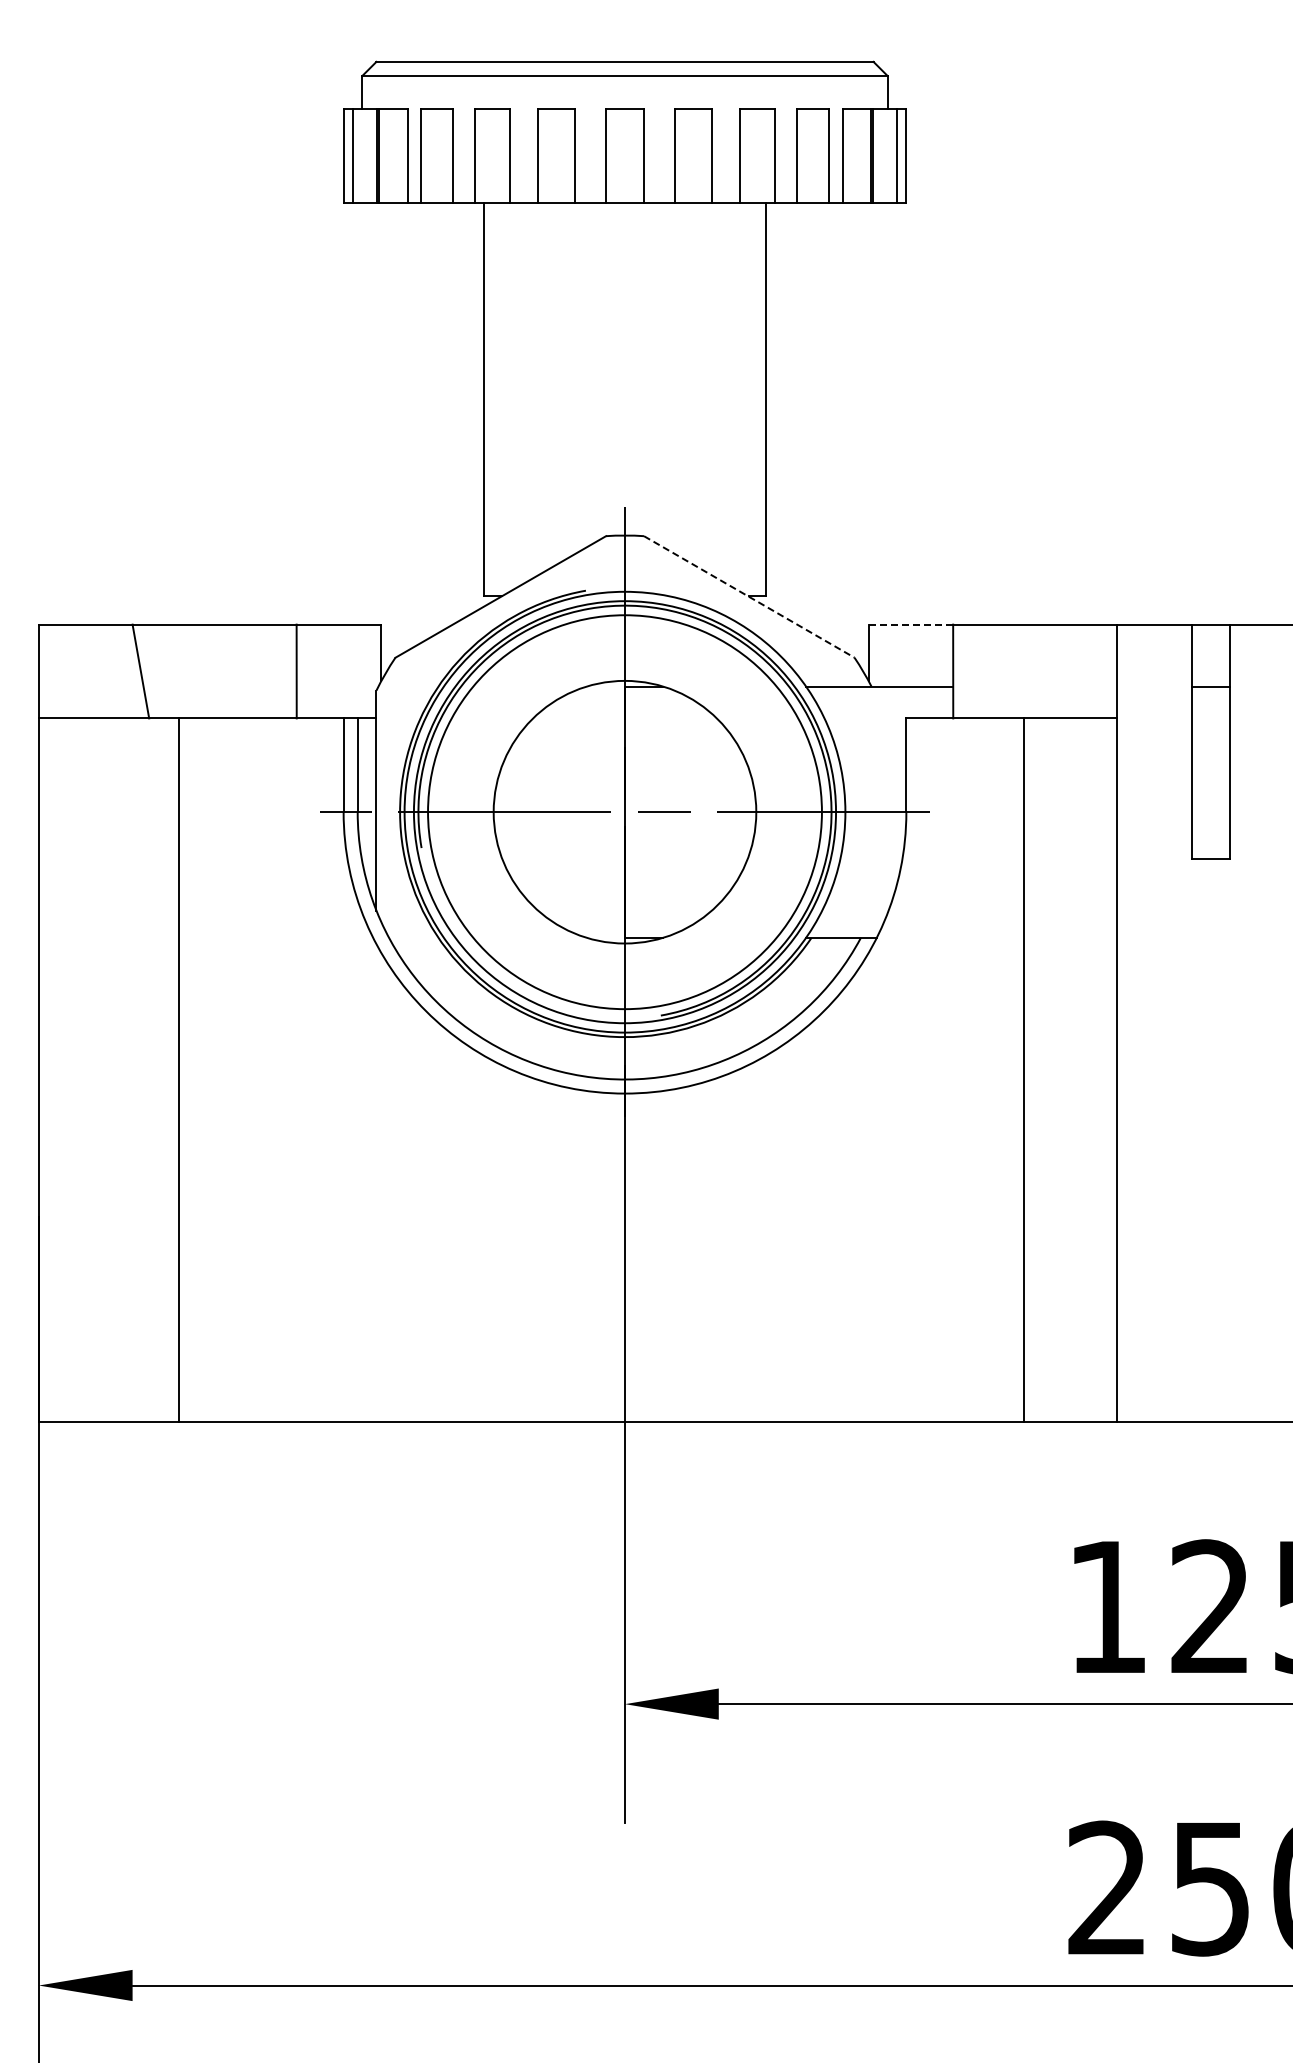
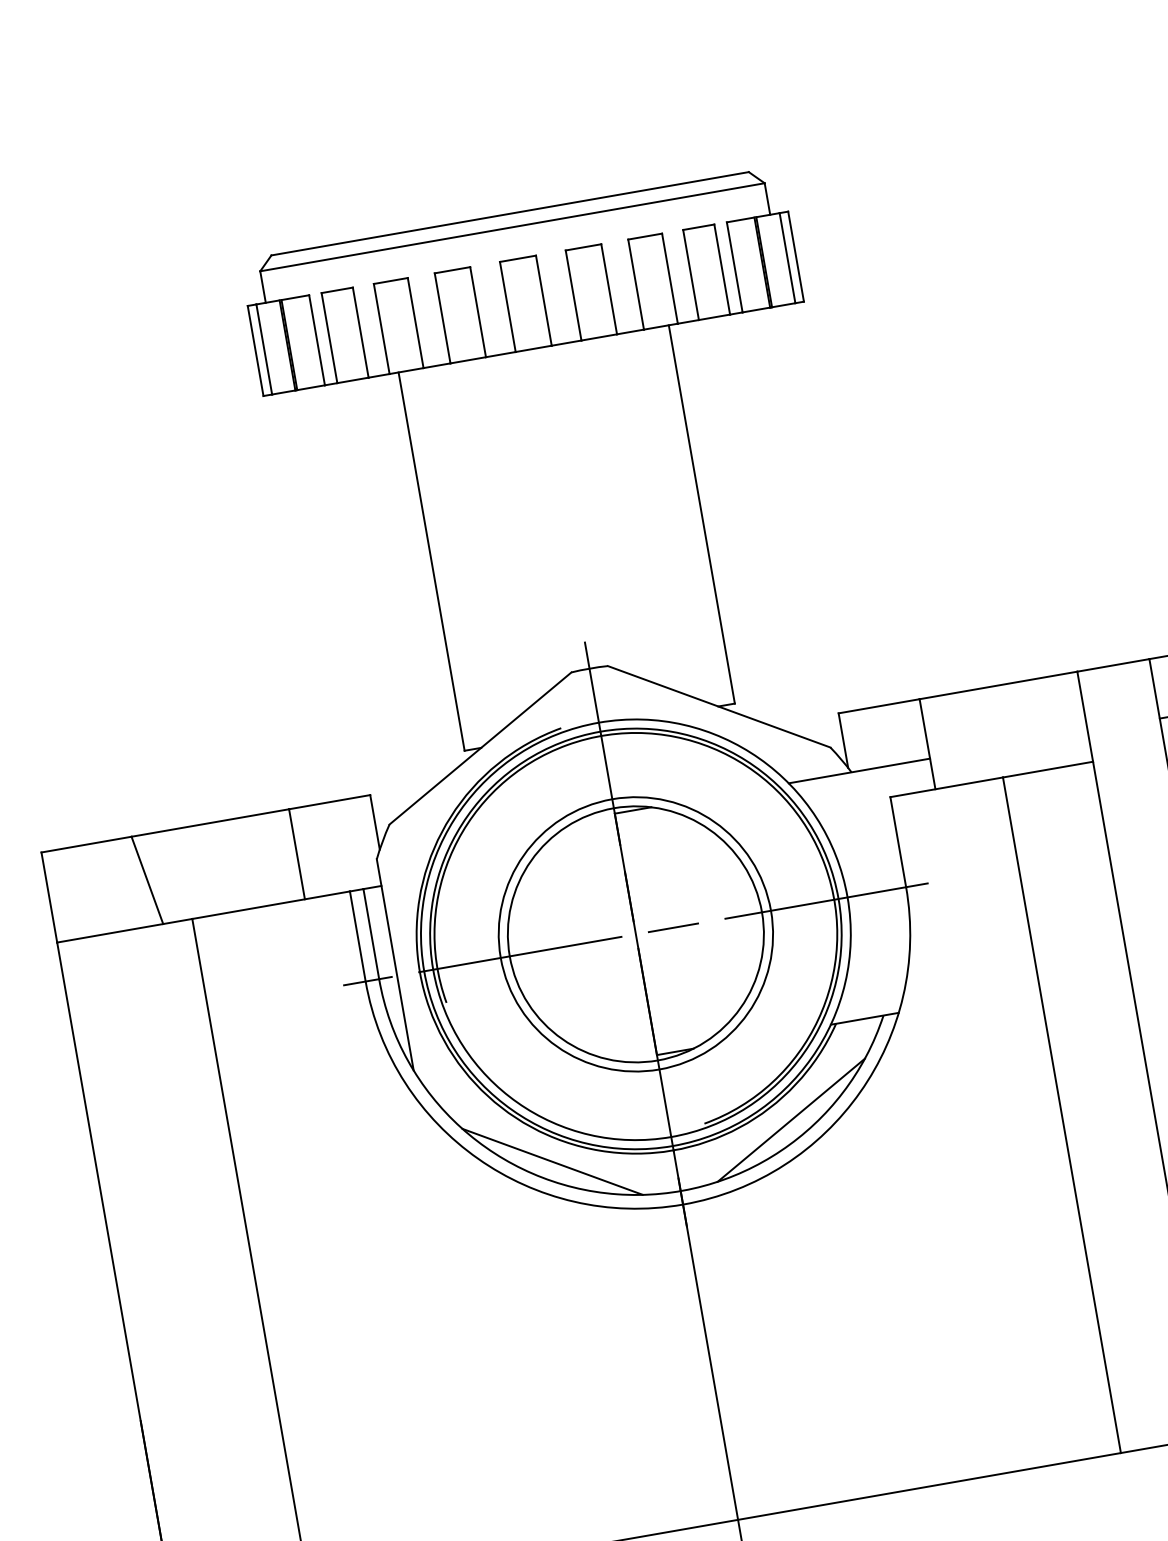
line: (749, 596) -> (719, 706), dashed -> solid
line: (911, 624) -> (879, 706), dashed -> solid
circle: (624, 811) -> (635, 933), size x0.71
line: (500, 1027) -> (552, 1161), added
line: (749, 1027) -> (791, 1120), added

